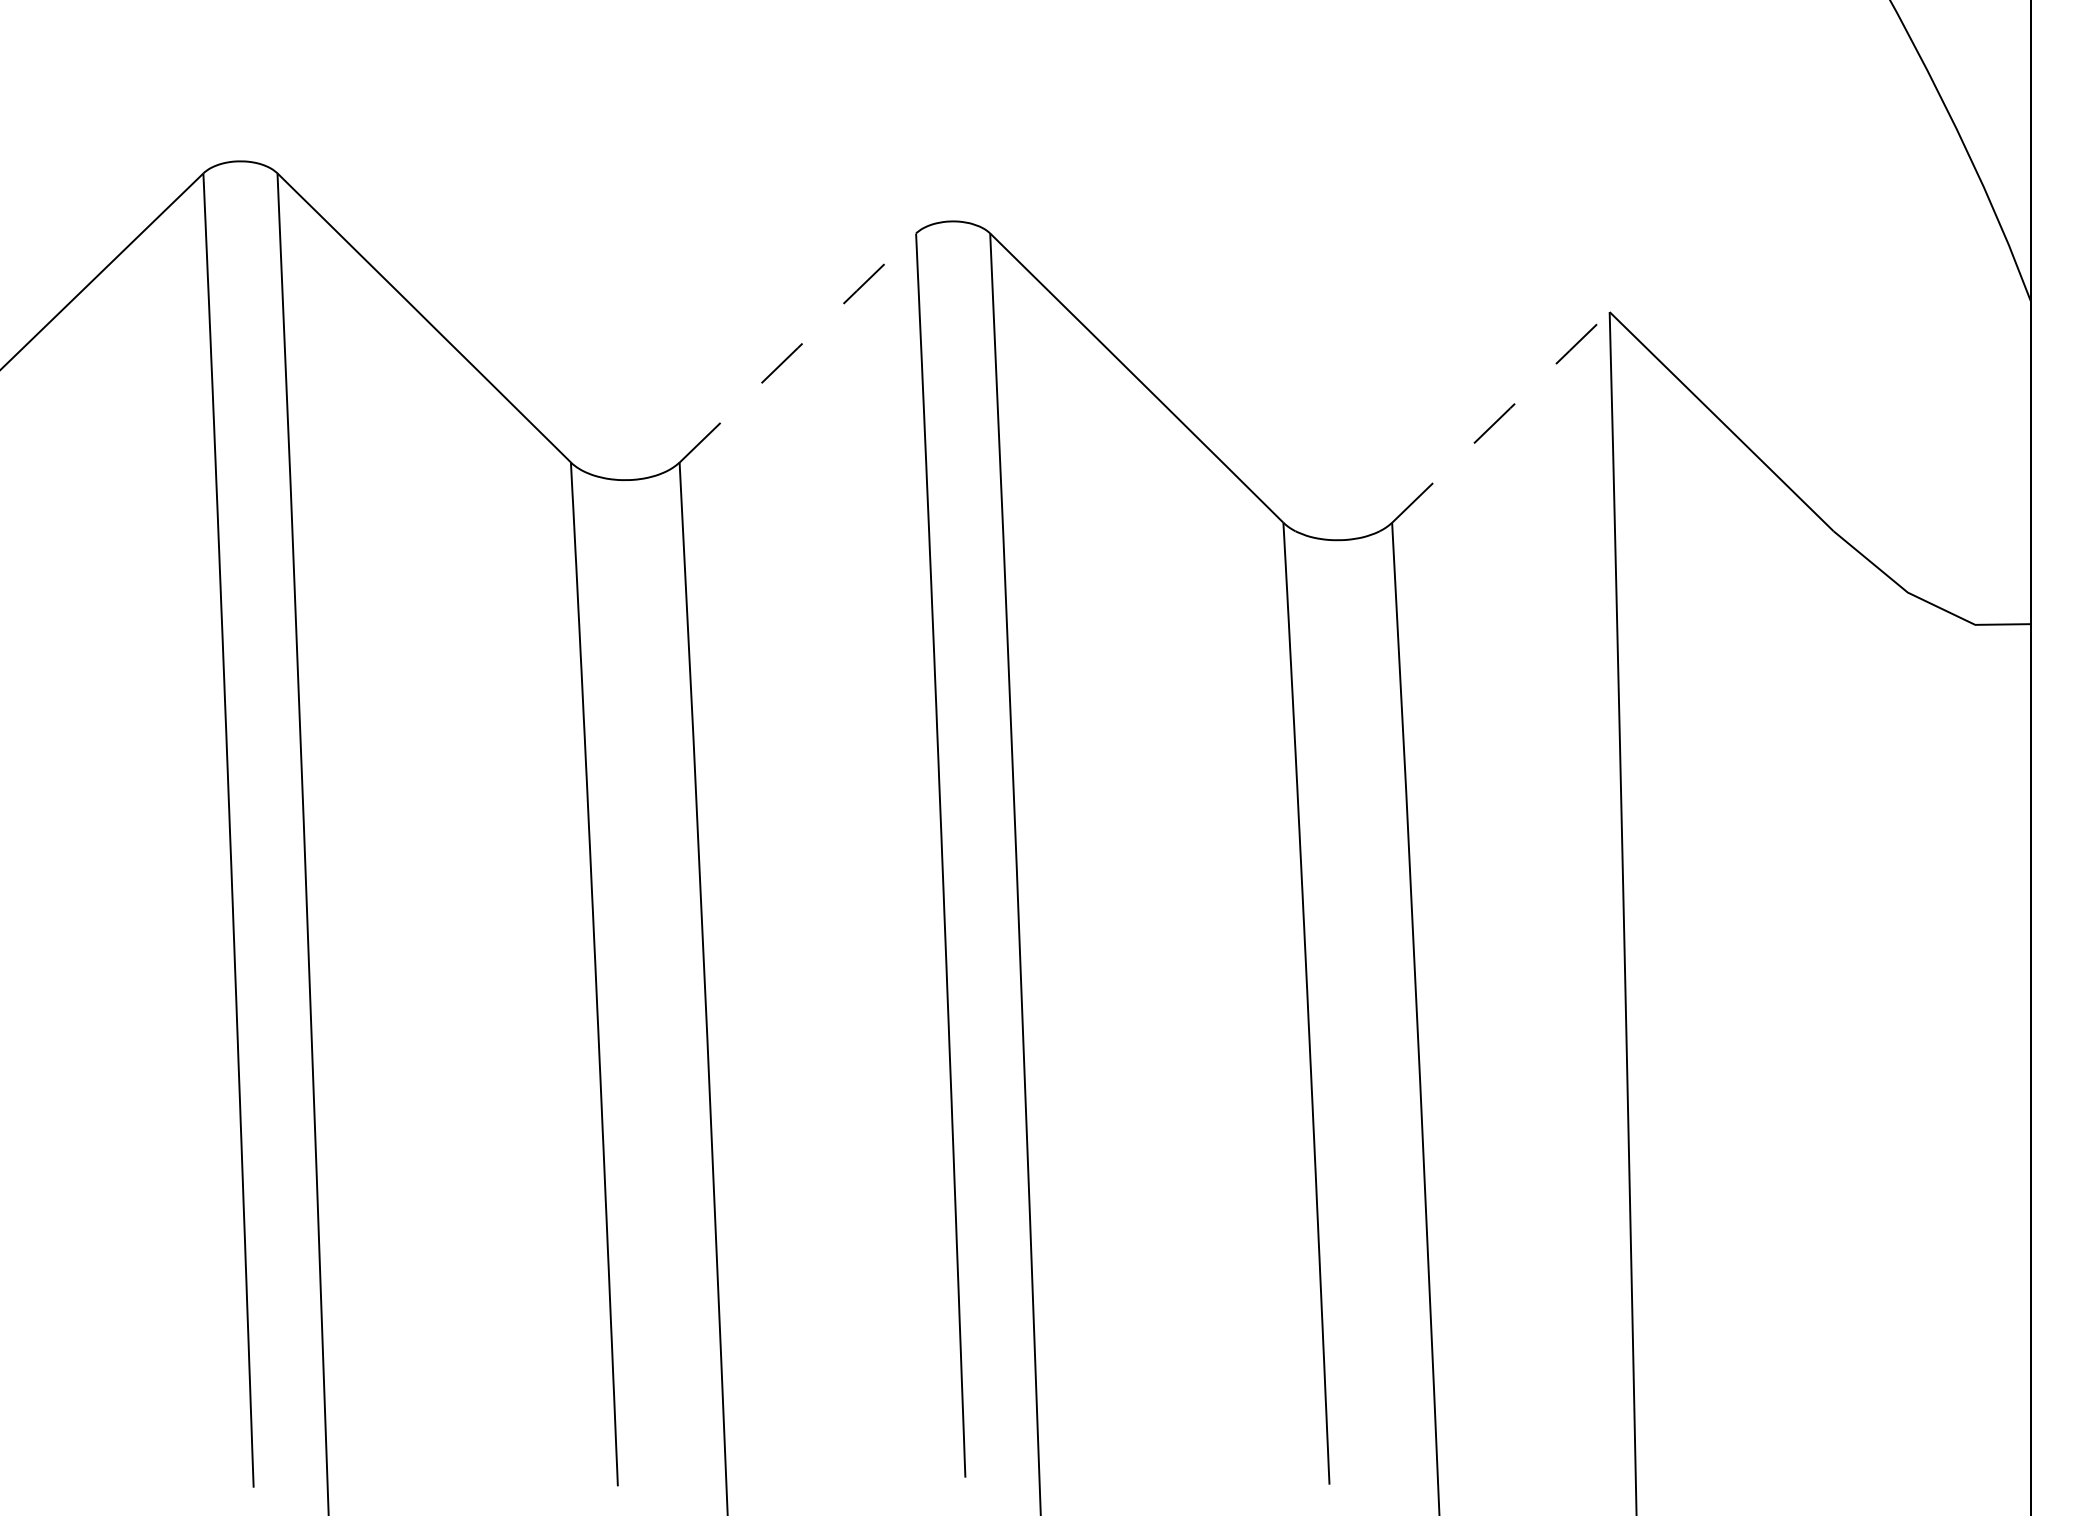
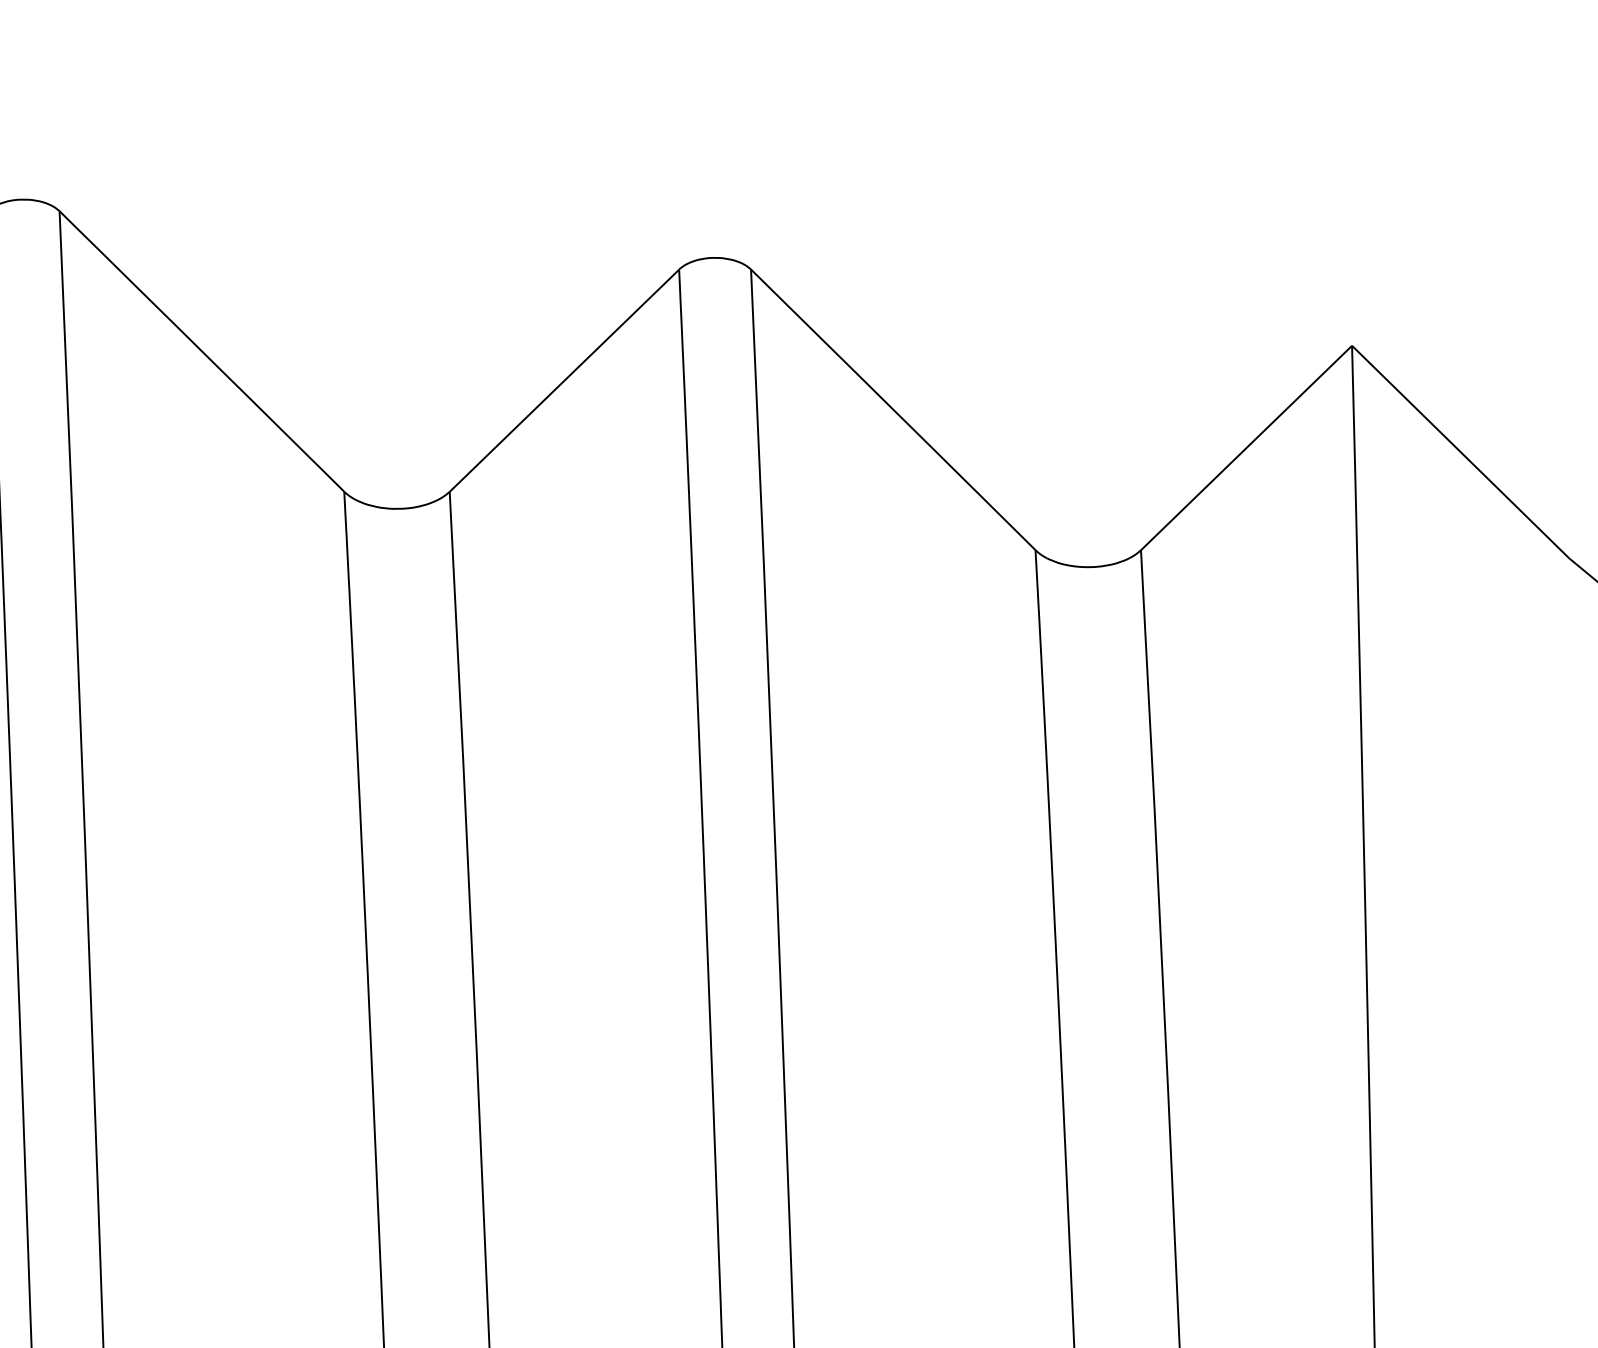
line: (798, 347) -> (565, 380), dashed -> solid
line: (1501, 416) -> (1247, 447), dashed -> solid

